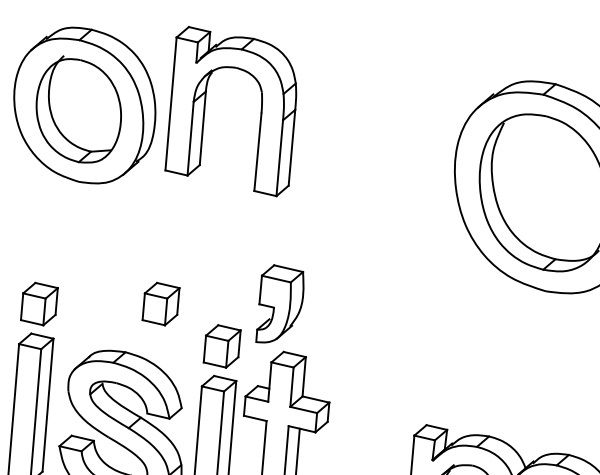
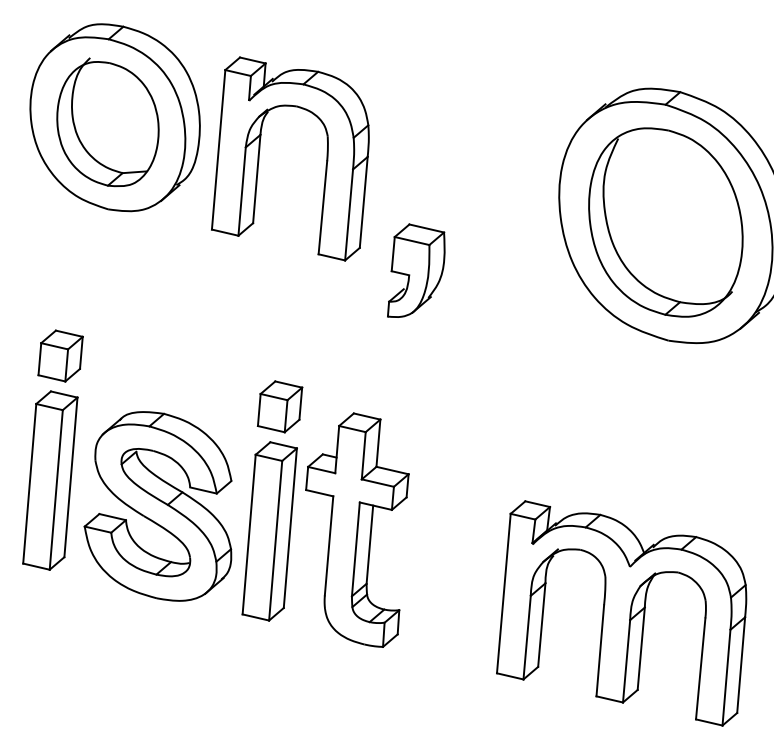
part: (205, 111) -> (259, 158), moved
part: (160, 303) -> (206, 355), removed
part: (280, 303) -> (416, 270), moved

